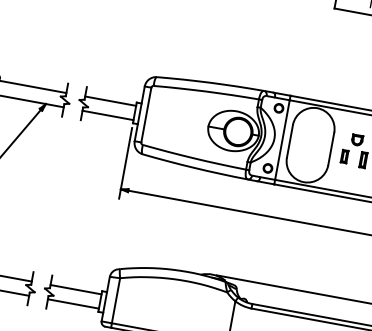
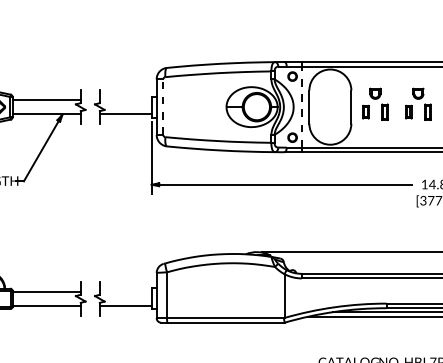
line: (110, 100) -> (125, 99), removed
line: (146, 115) -> (163, 107), solid -> dashed
line: (282, 139) -> (301, 106), solid -> dashed
line: (75, 289) -> (125, 291), removed

